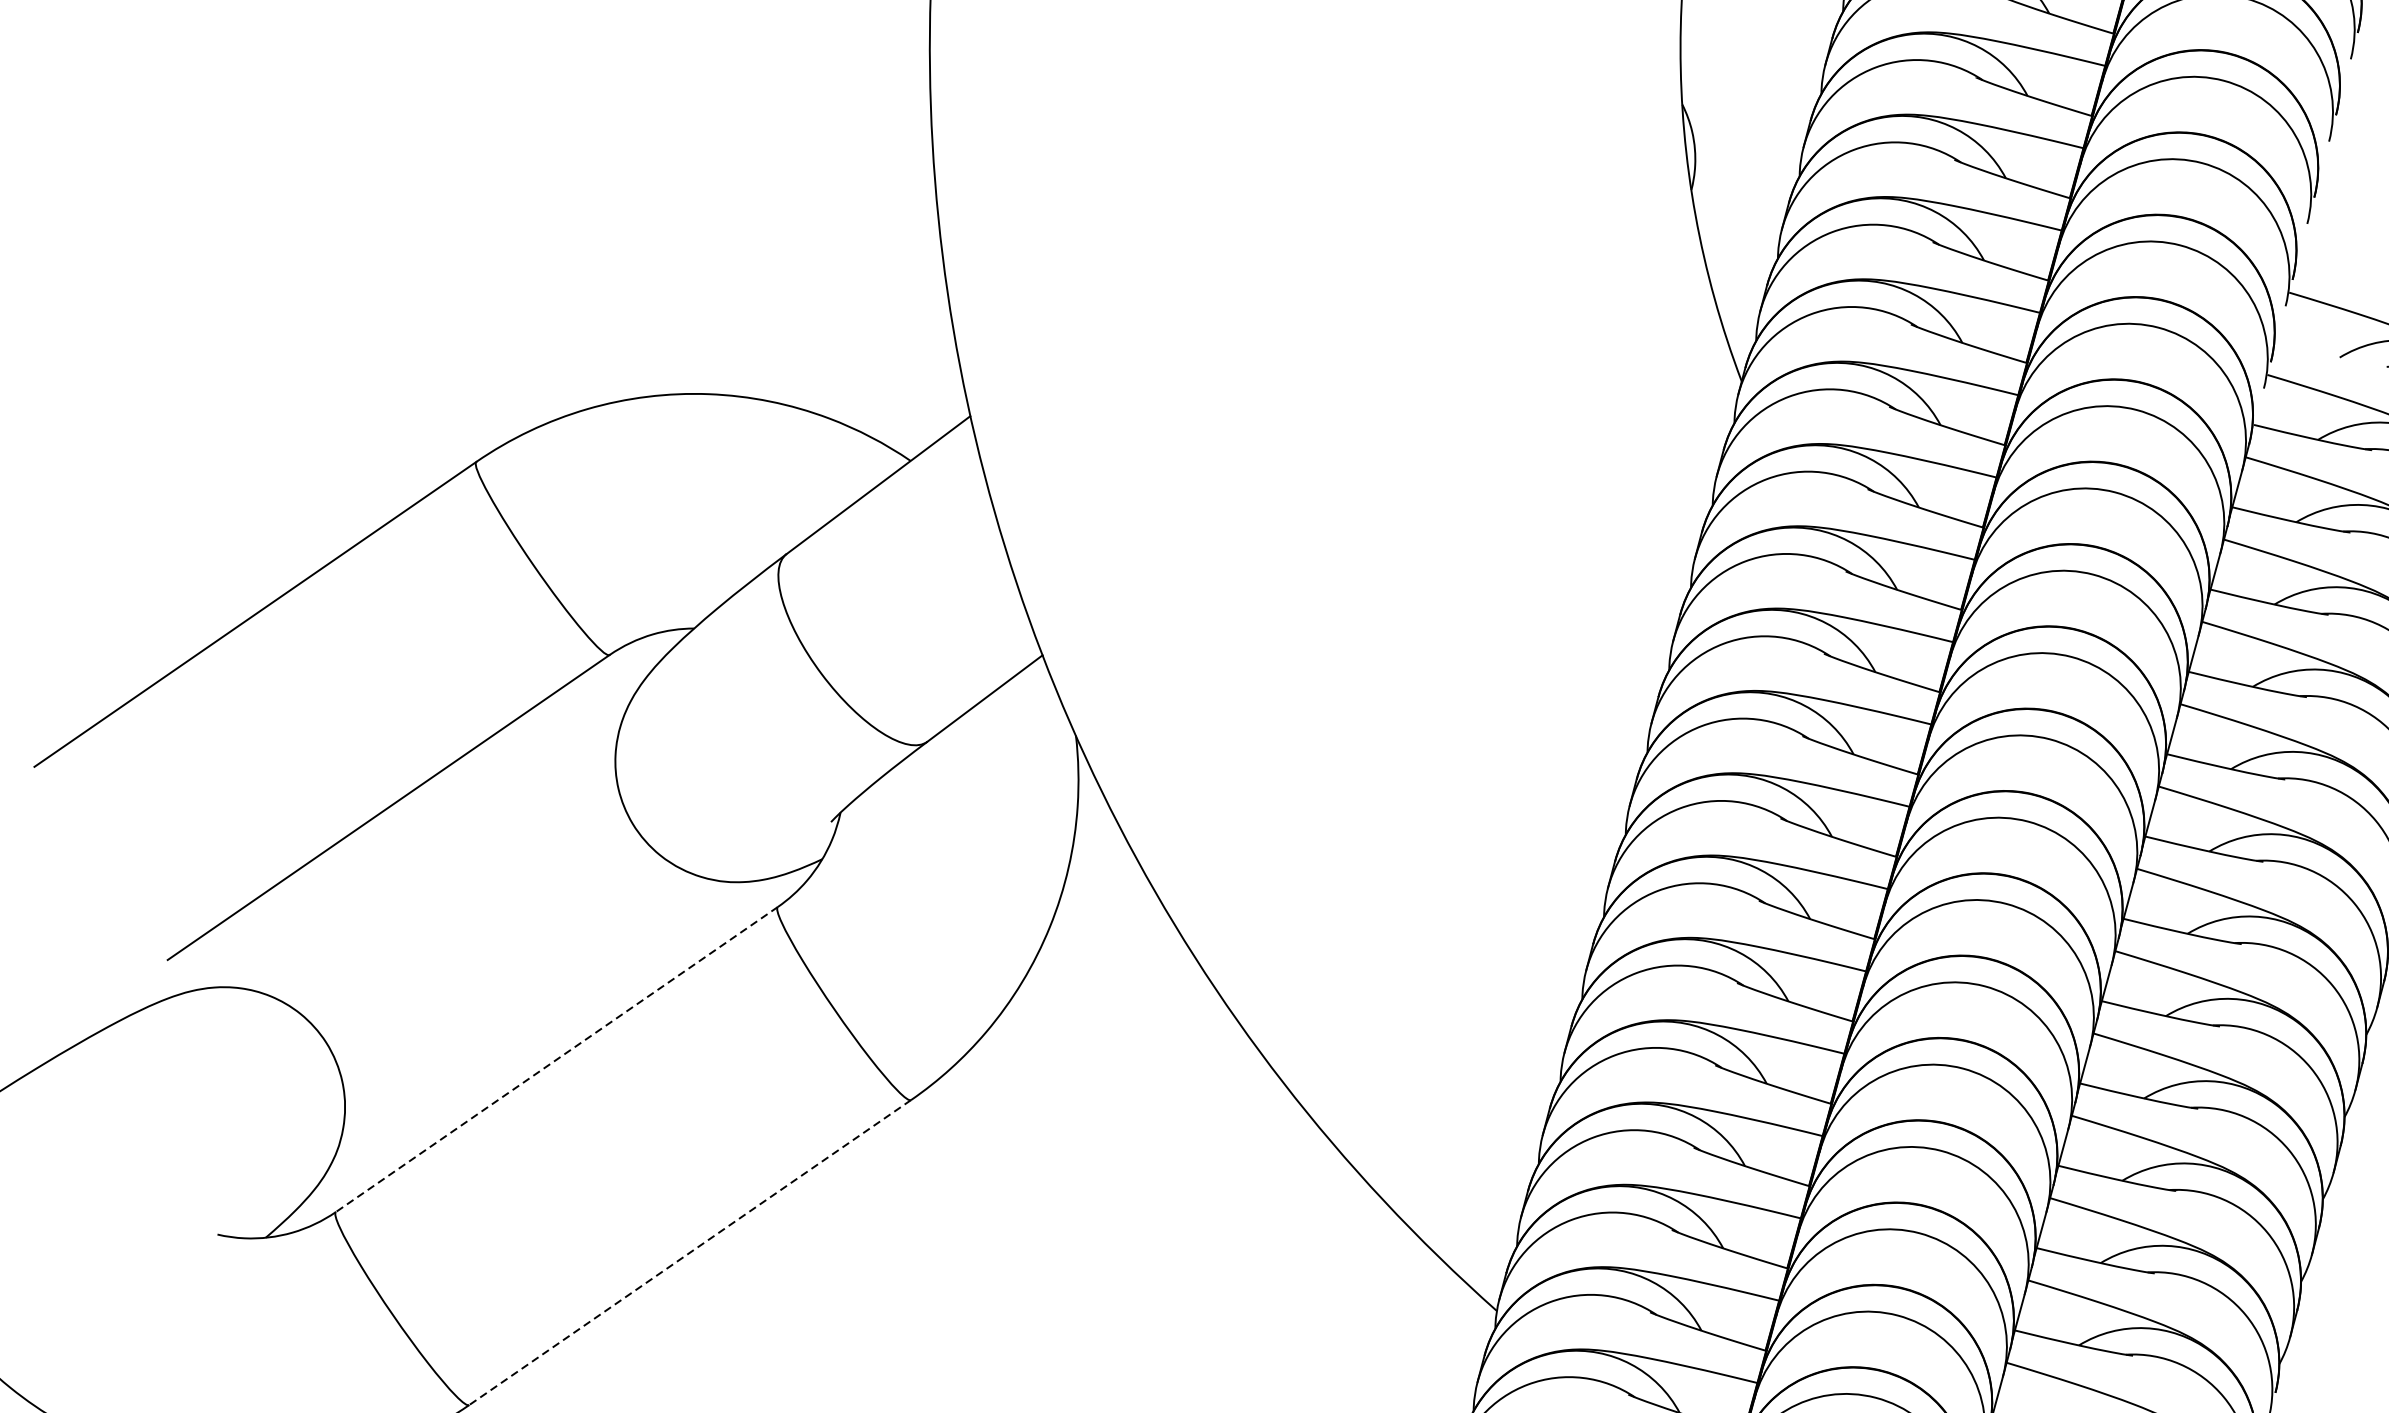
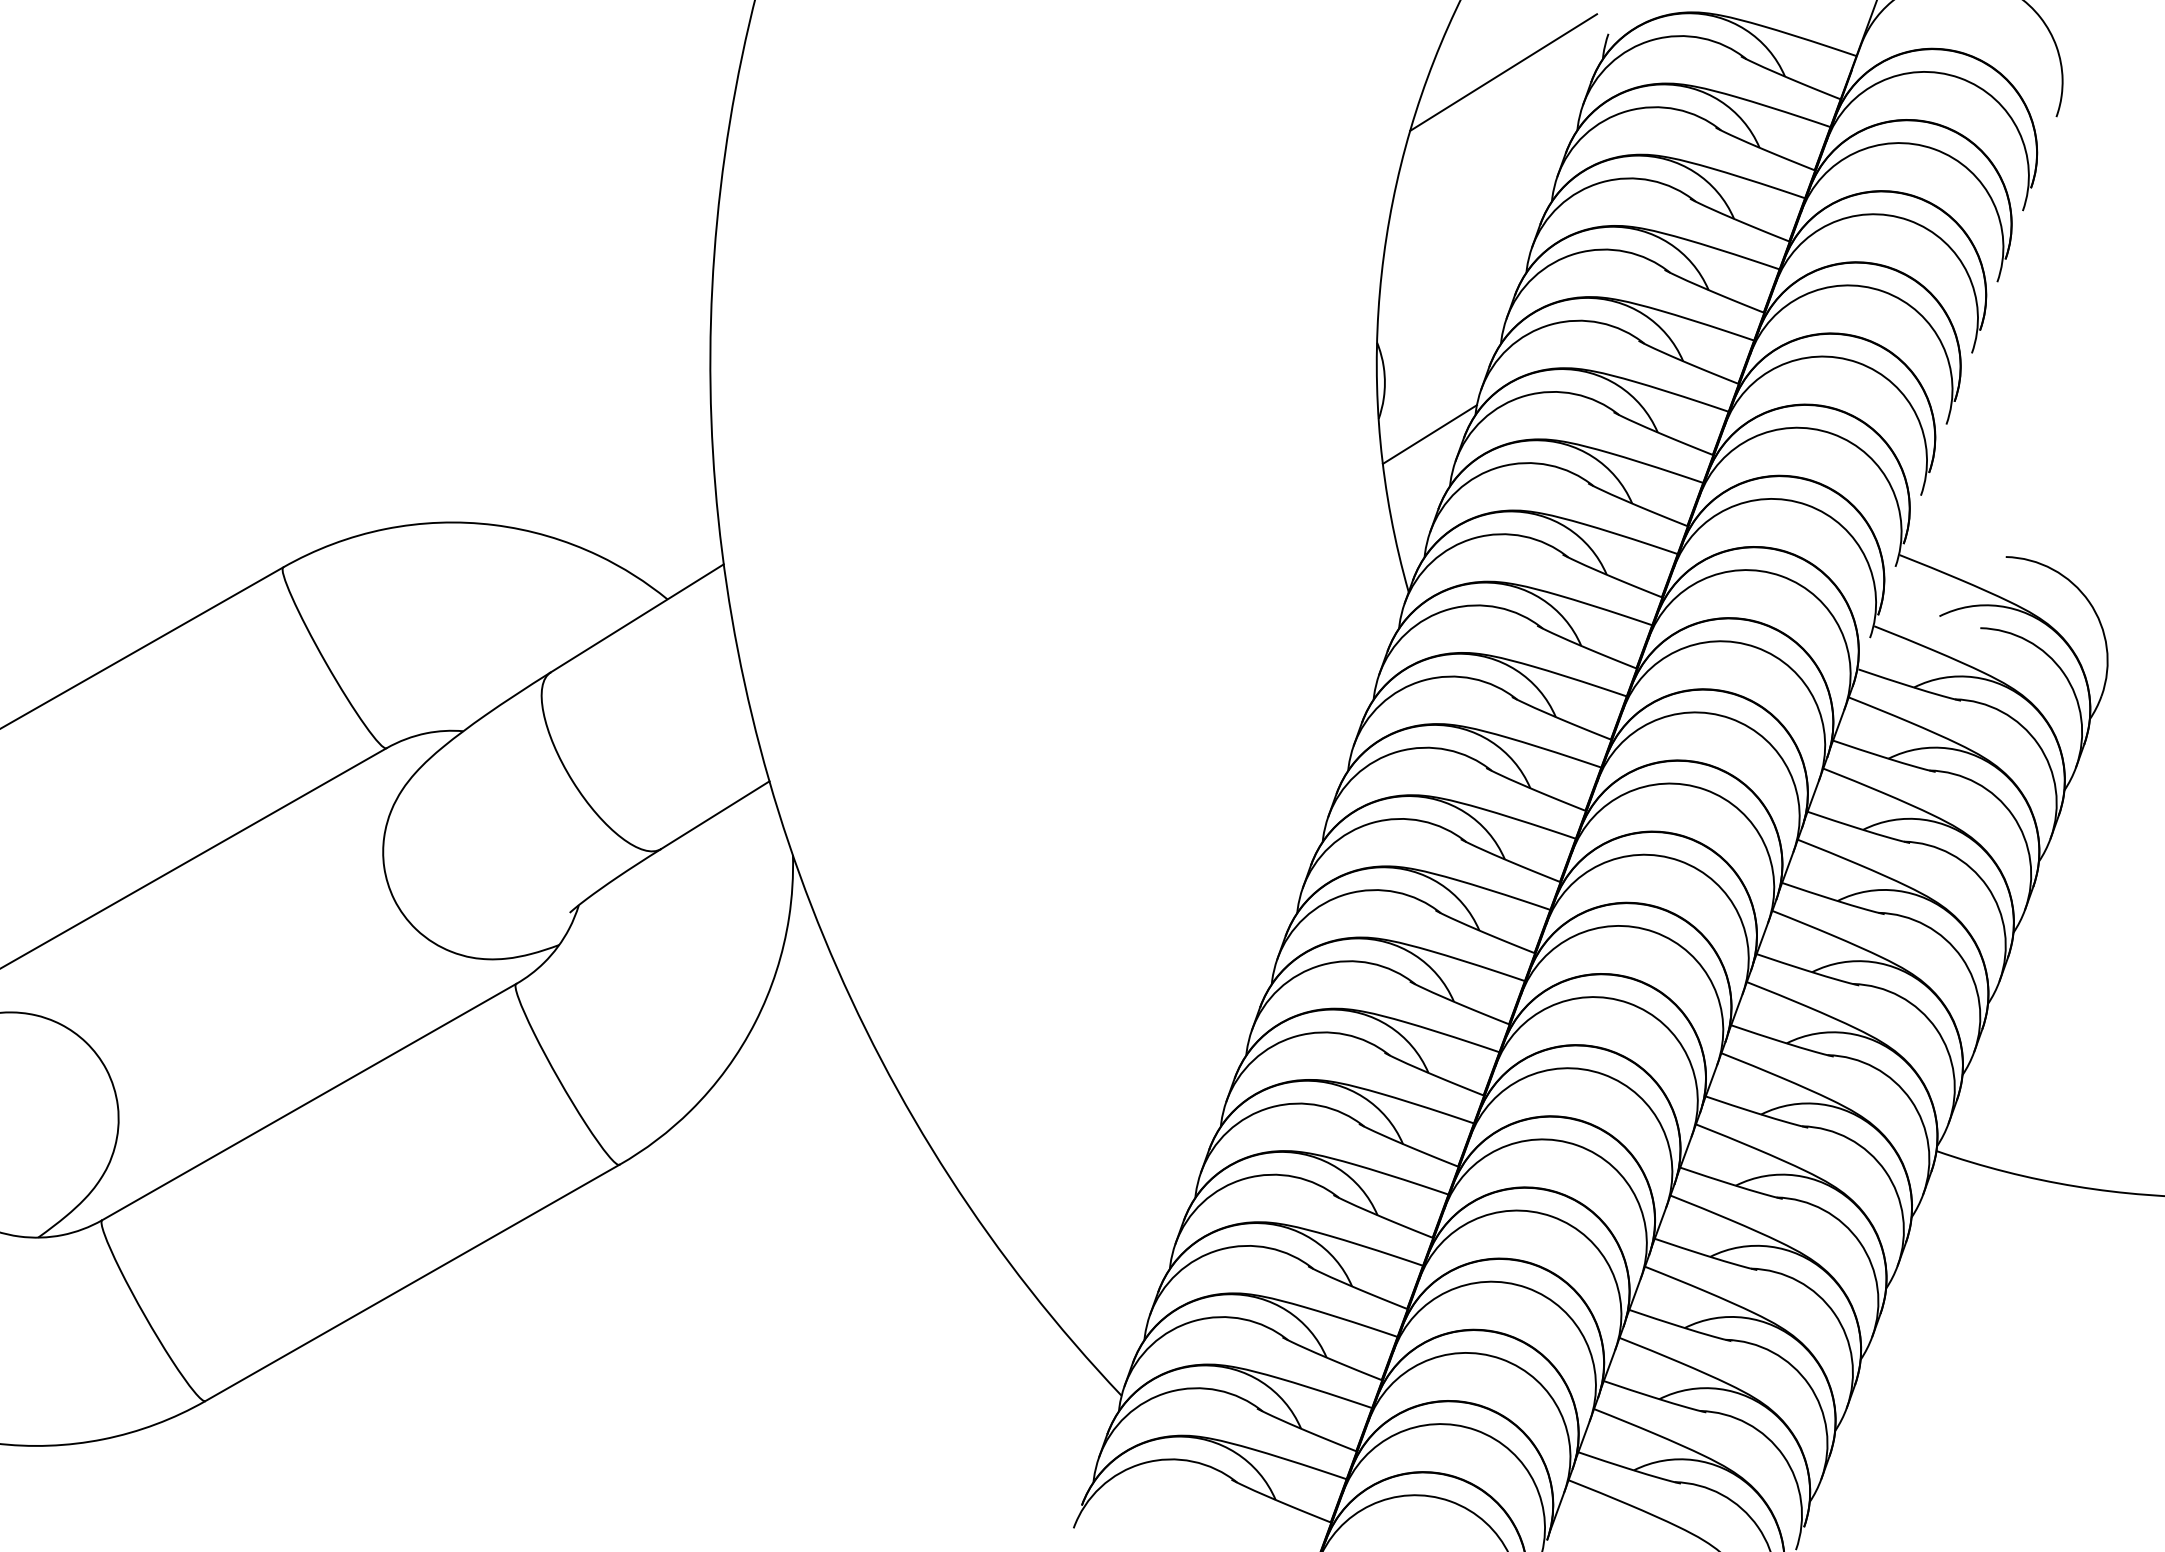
line: (1749, 202) -> (1429, 434), added
line: (556, 1060) -> (308, 1102), dashed -> solid
line: (690, 1253) -> (412, 1283), dashed -> solid

